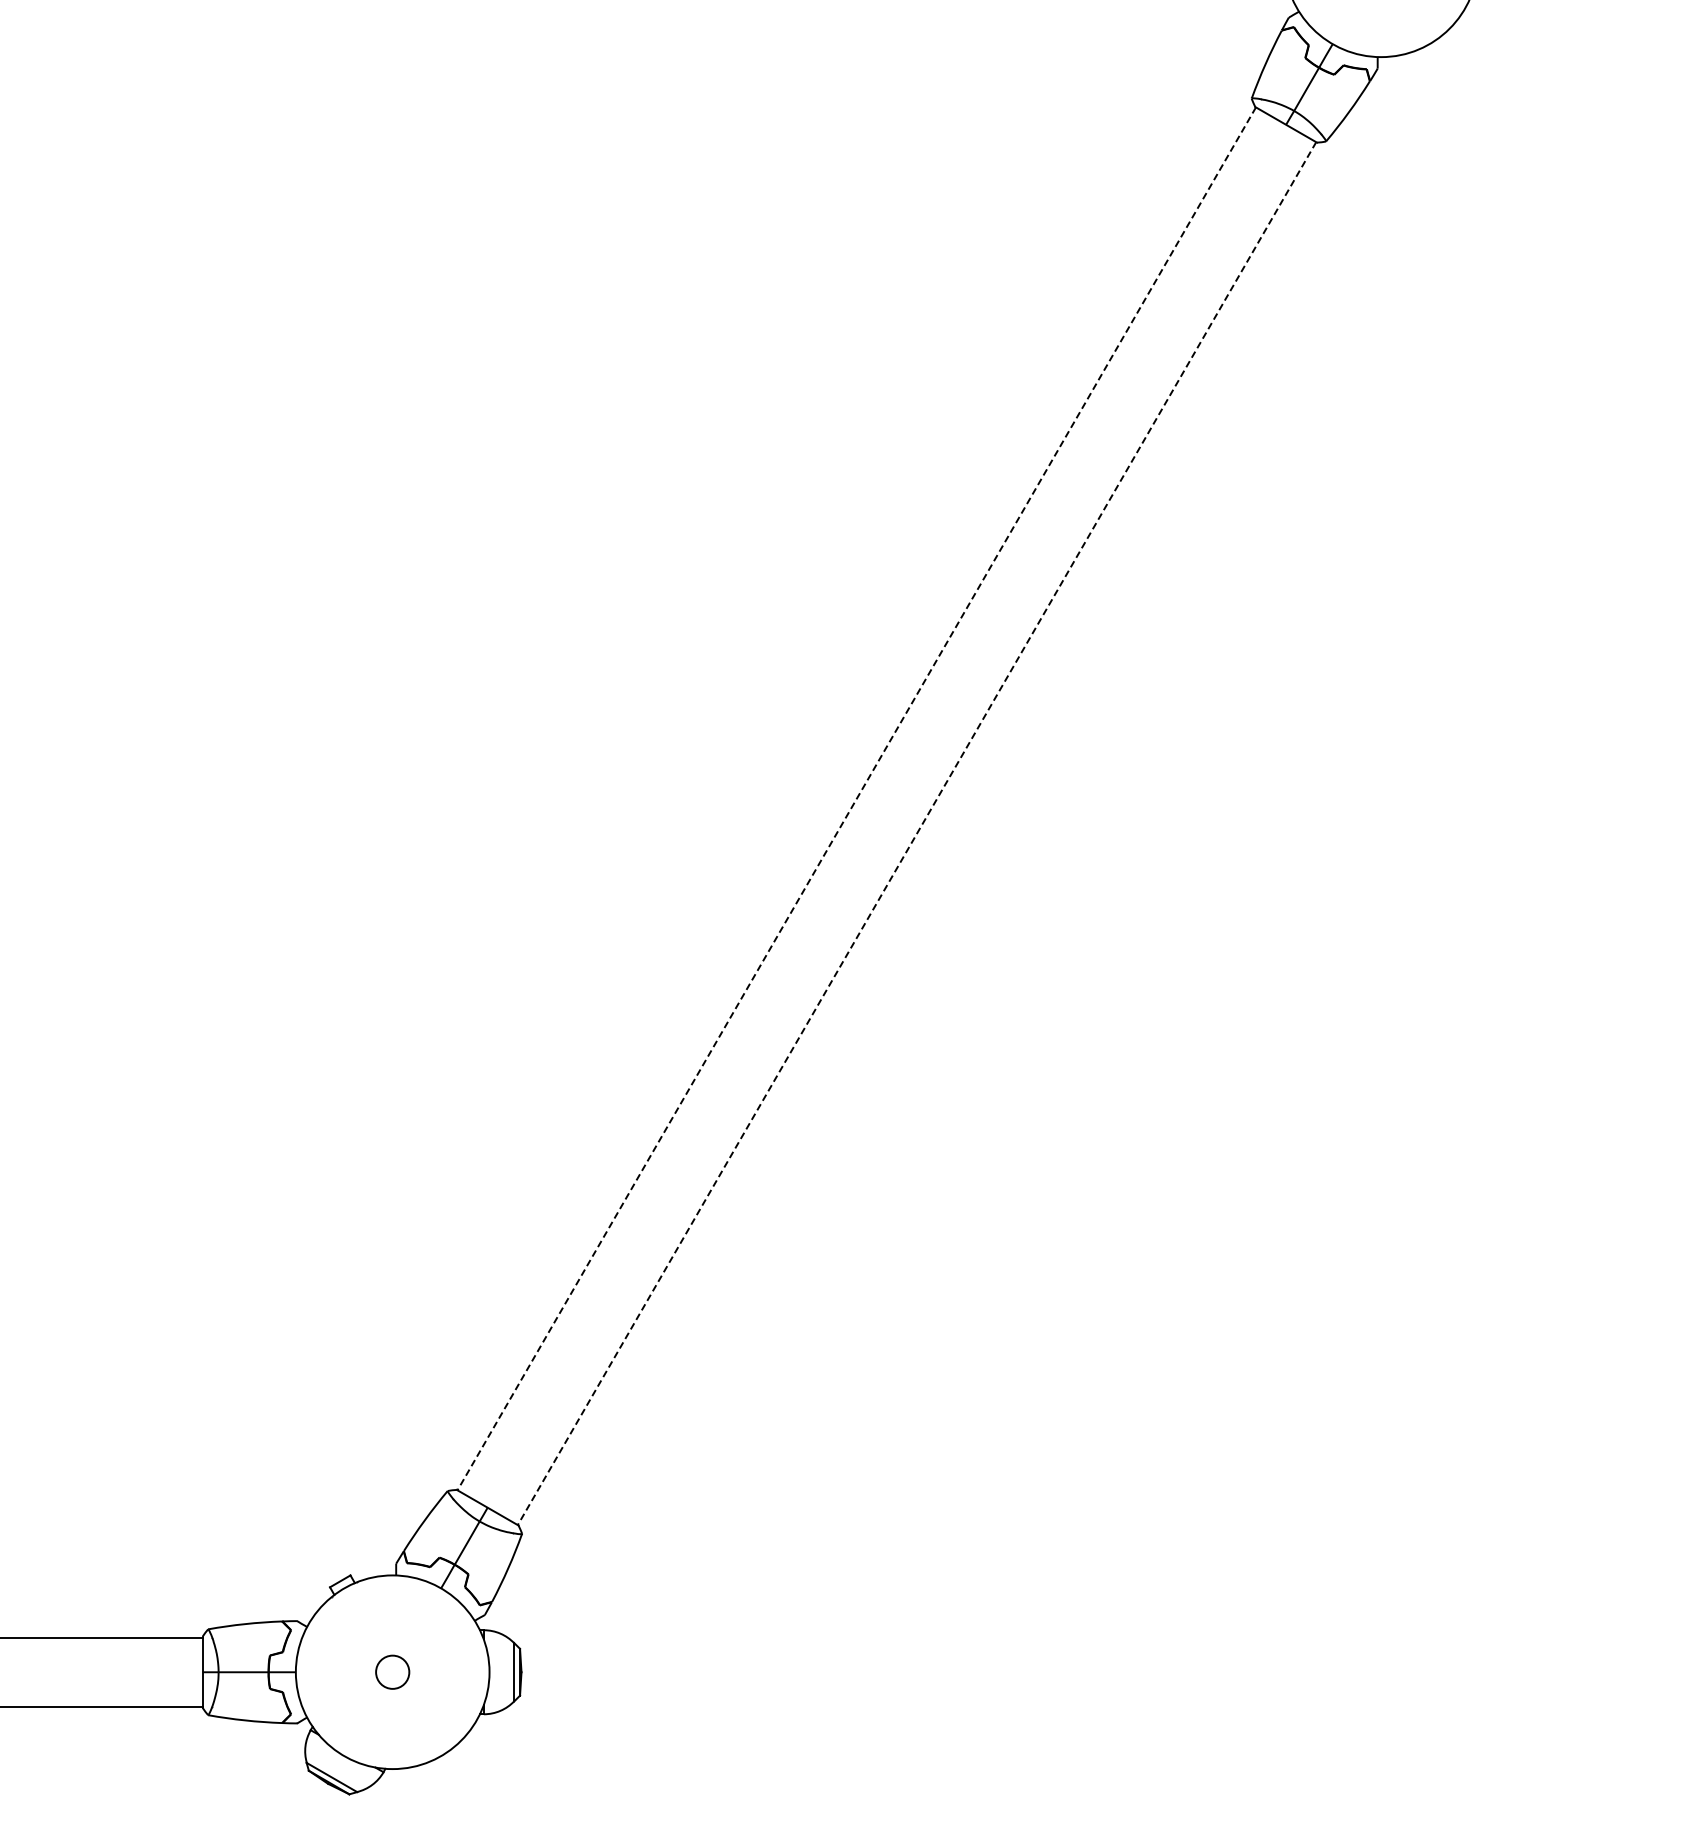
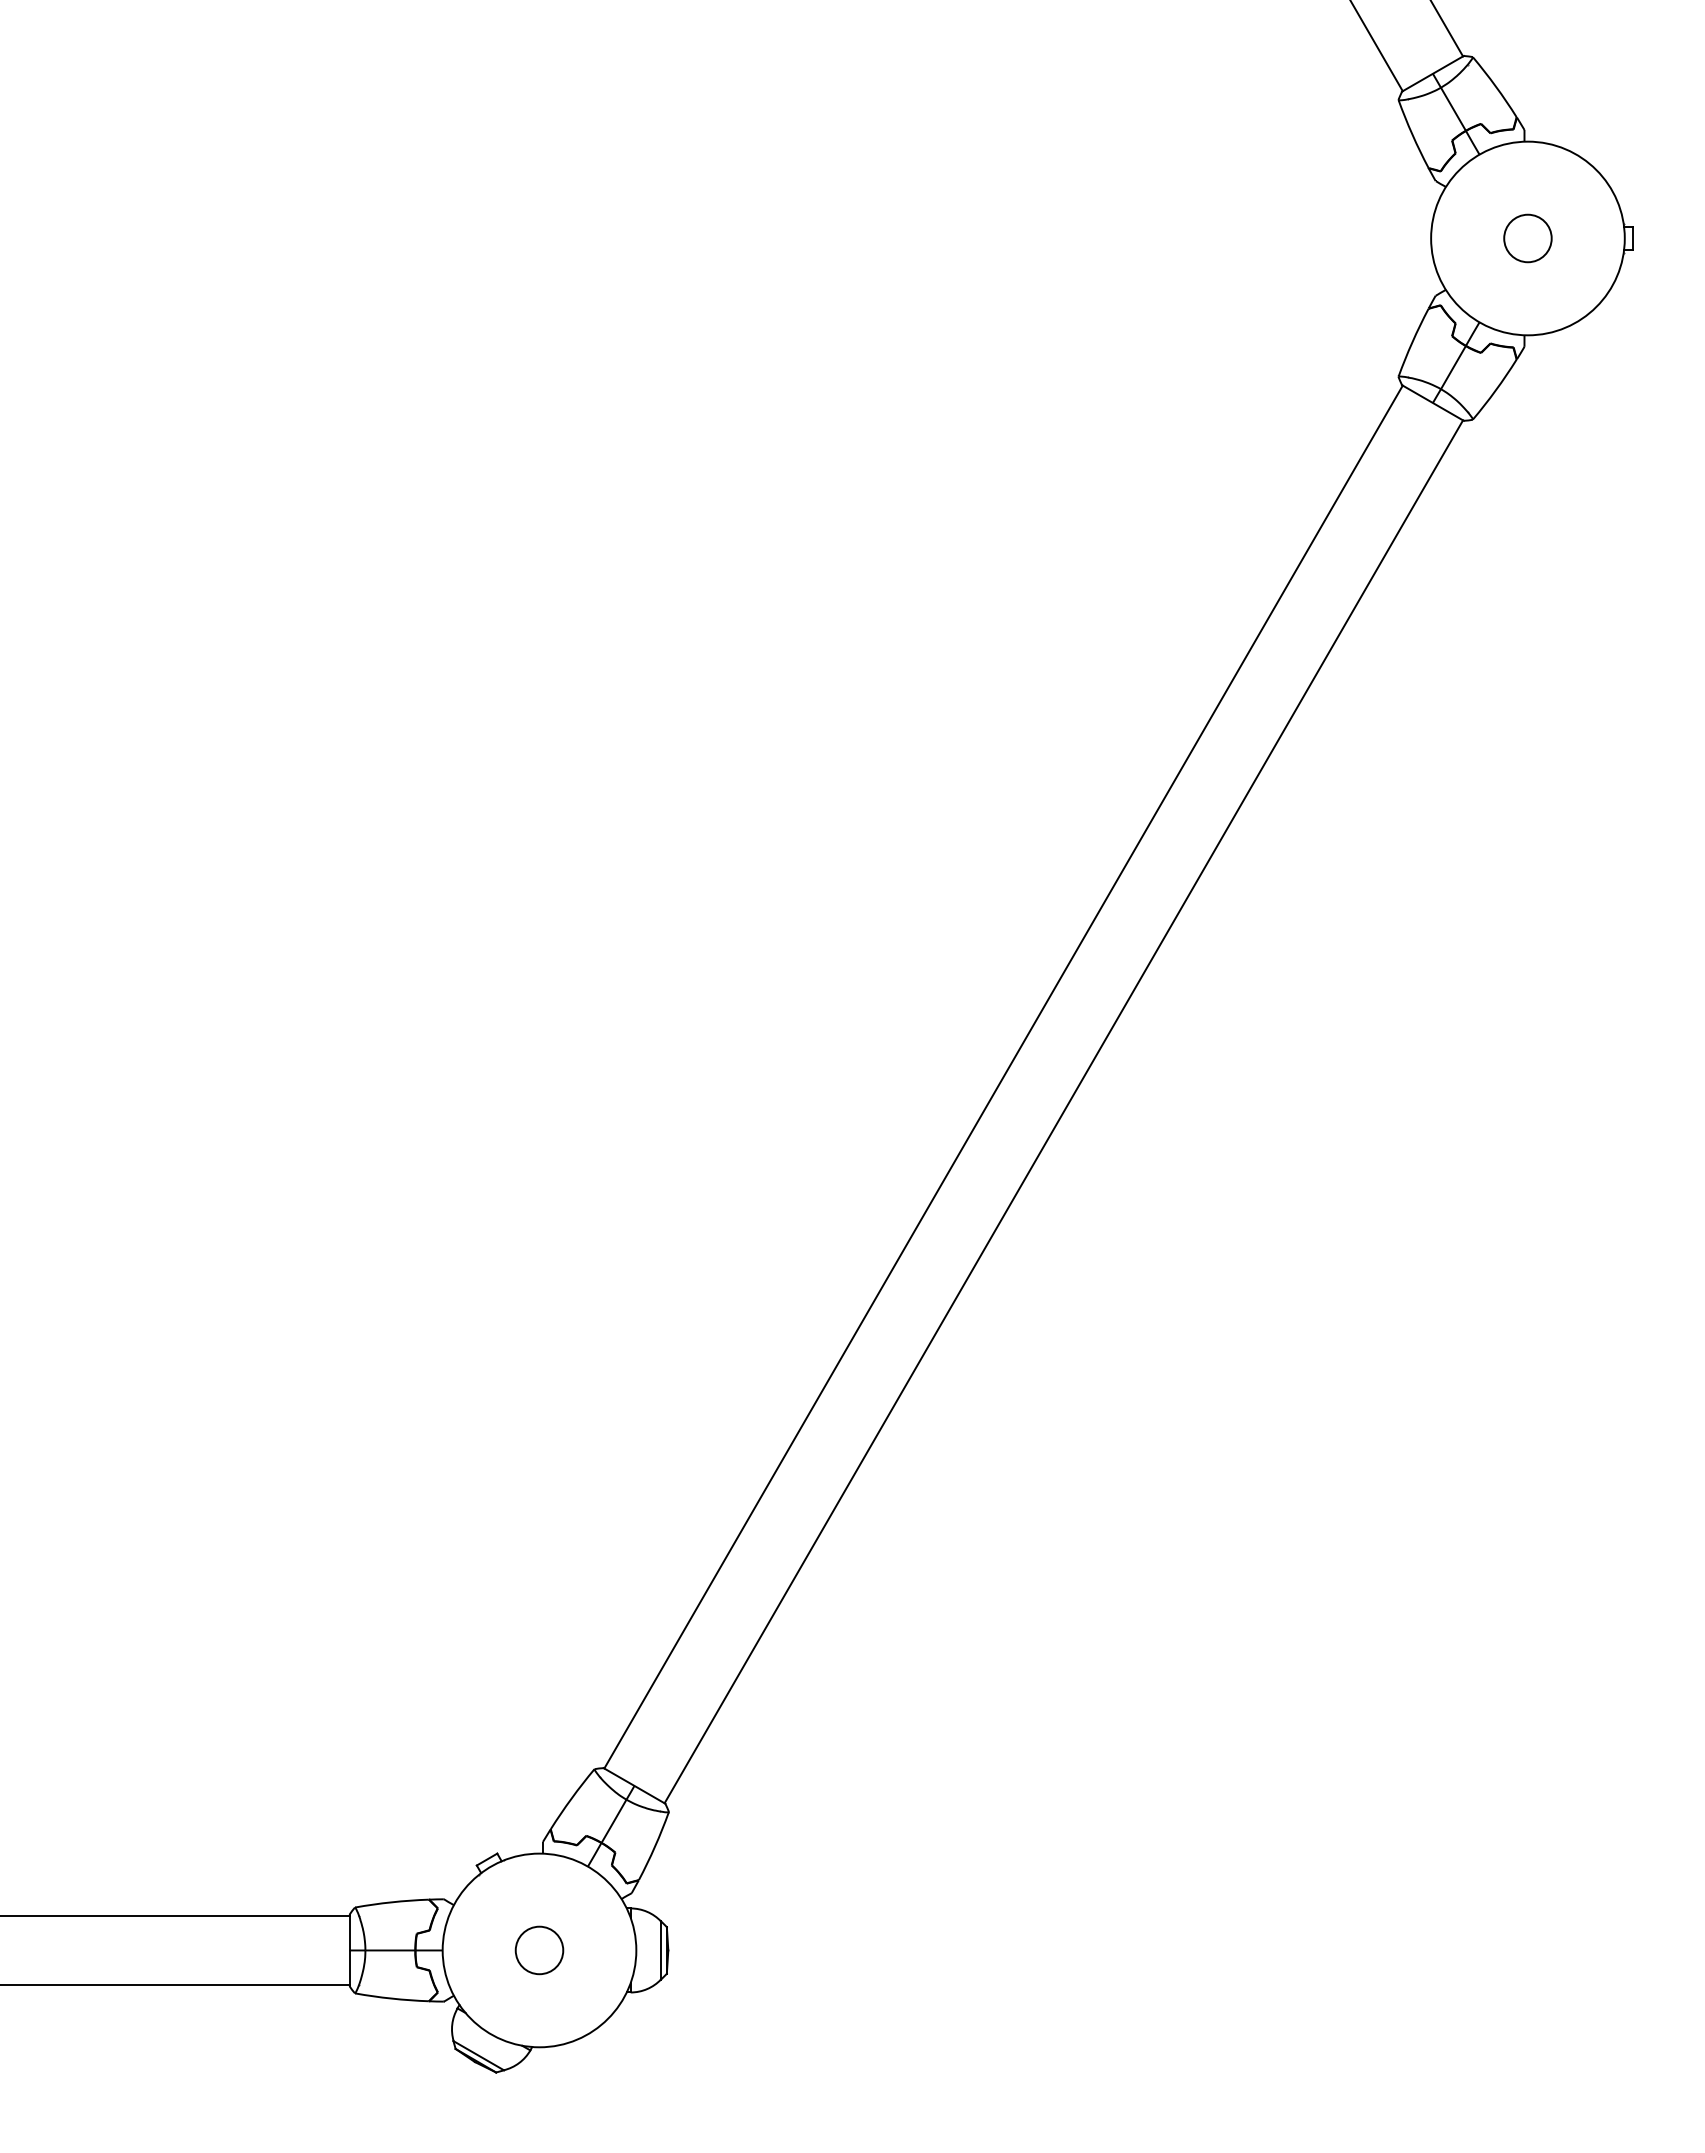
line: (856, 799) -> (1003, 1077), dashed -> solid
line: (916, 834) -> (1063, 1112), dashed -> solid
circle: (392, 1672) -> (539, 1950), size x1.43

